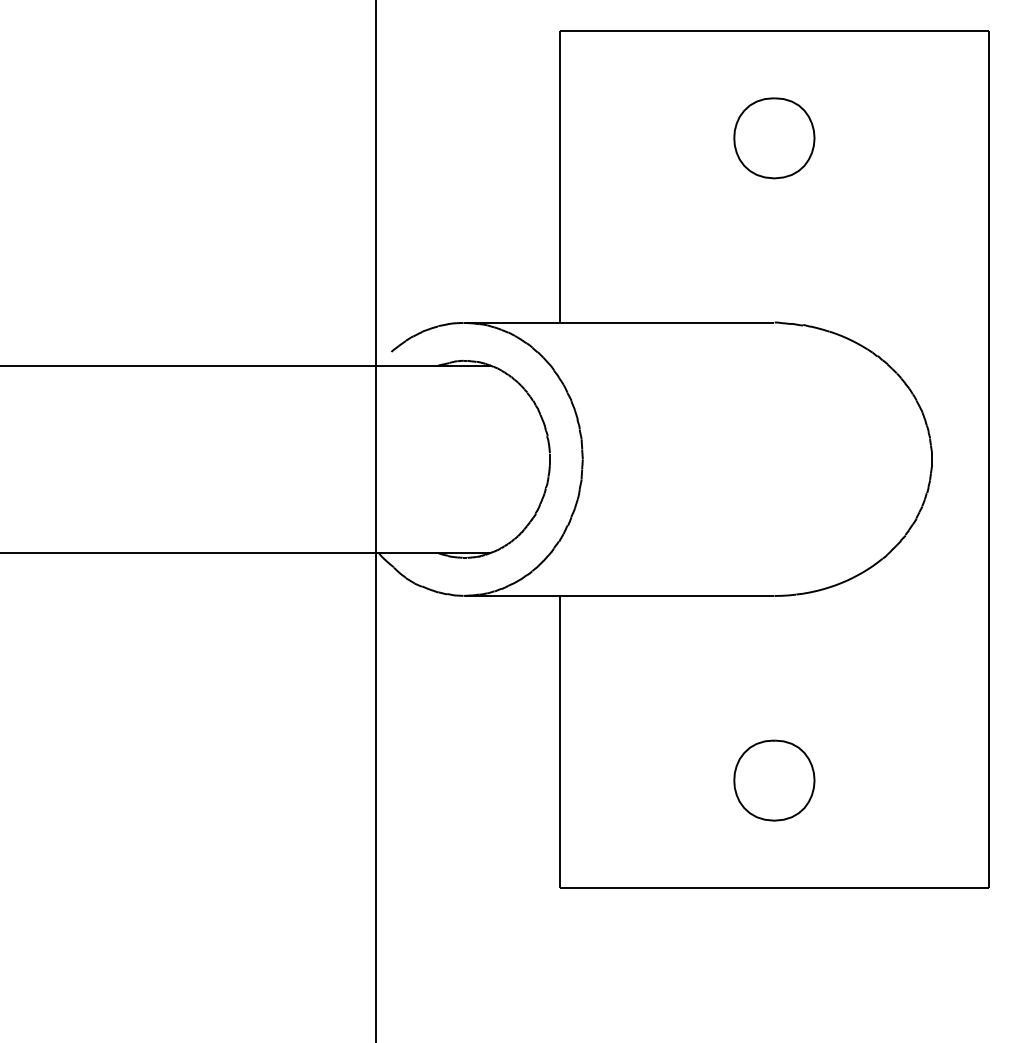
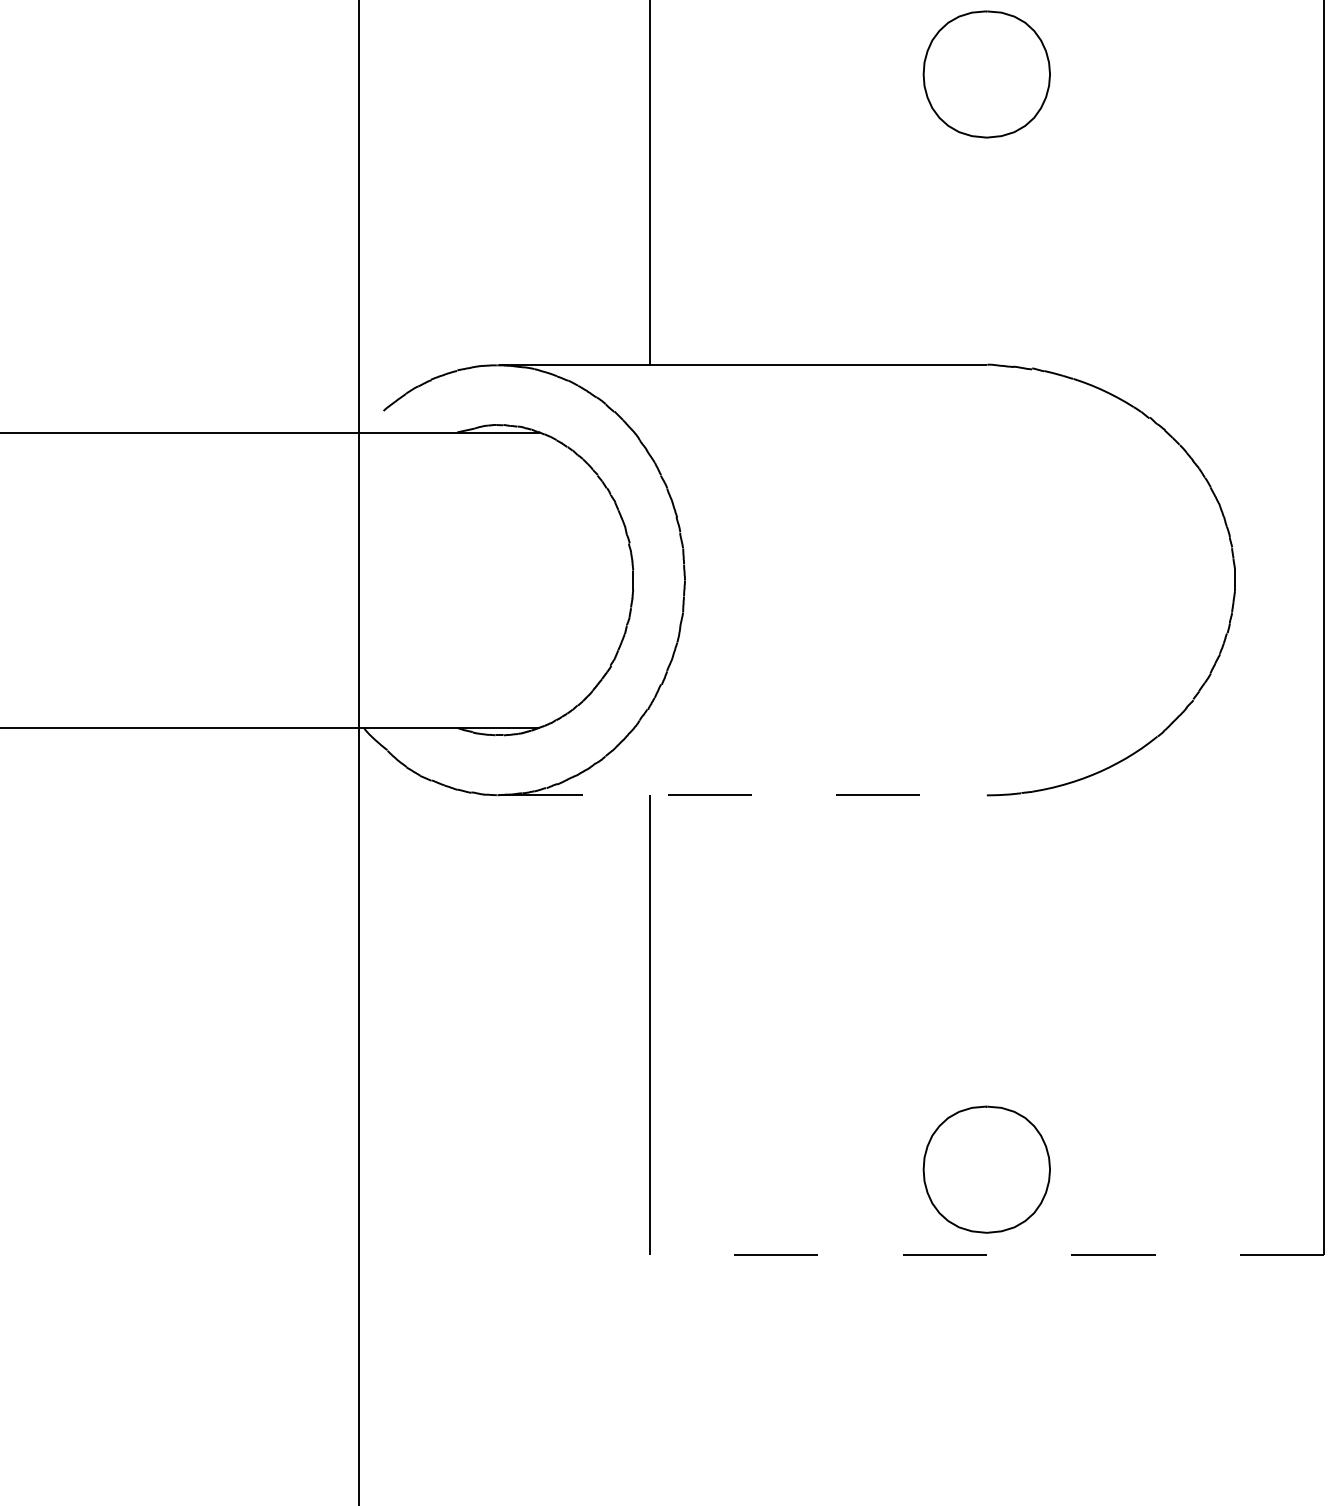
line: (619, 595) -> (742, 794), solid -> dashed
part: (774, 780) -> (986, 1169), moved
line: (773, 887) -> (985, 1254), solid -> dashed

